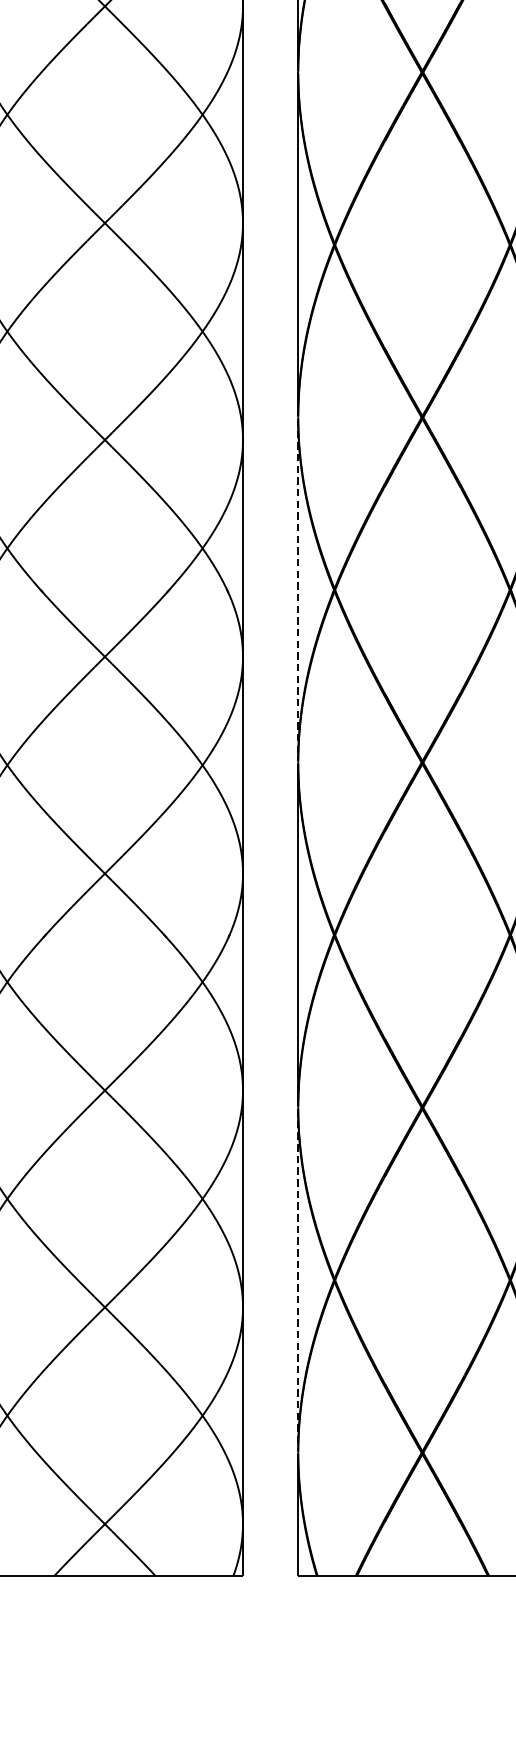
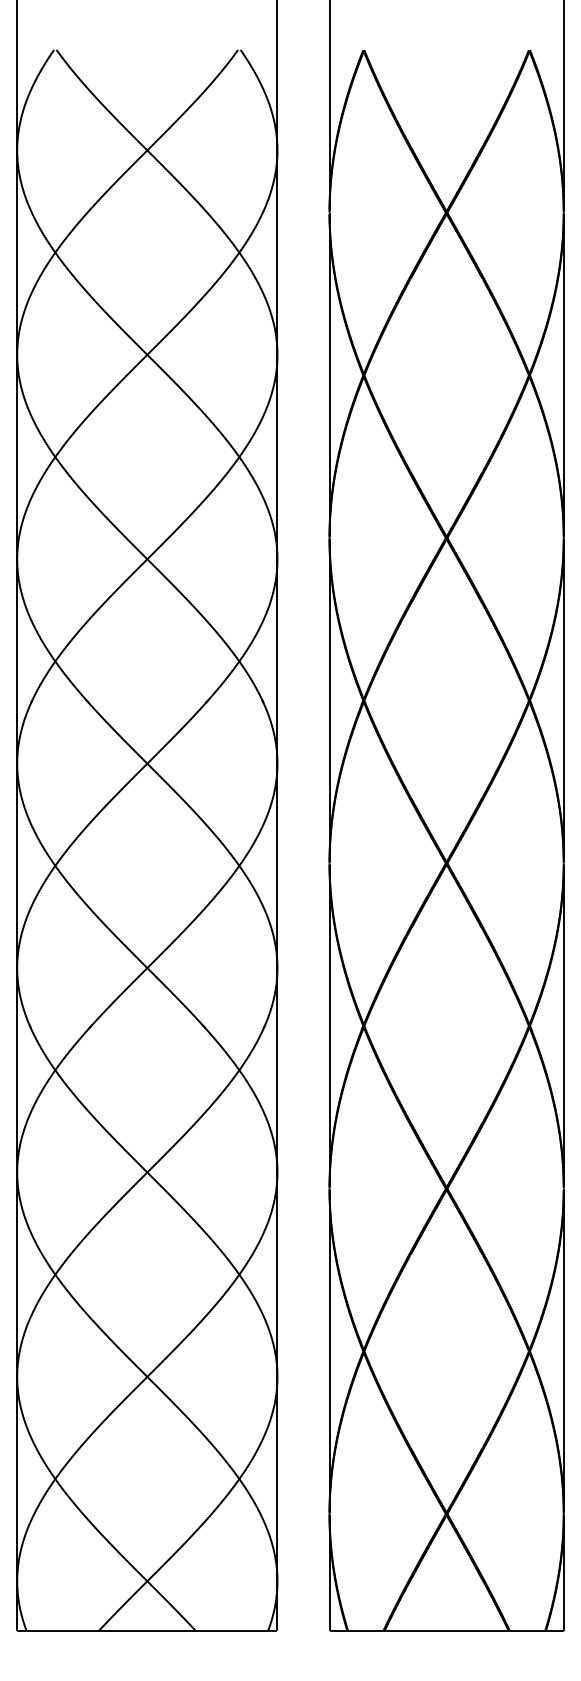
line: (298, 590) -> (329, 701), dashed -> solid
line: (298, 1280) -> (329, 1351), dashed -> solid

